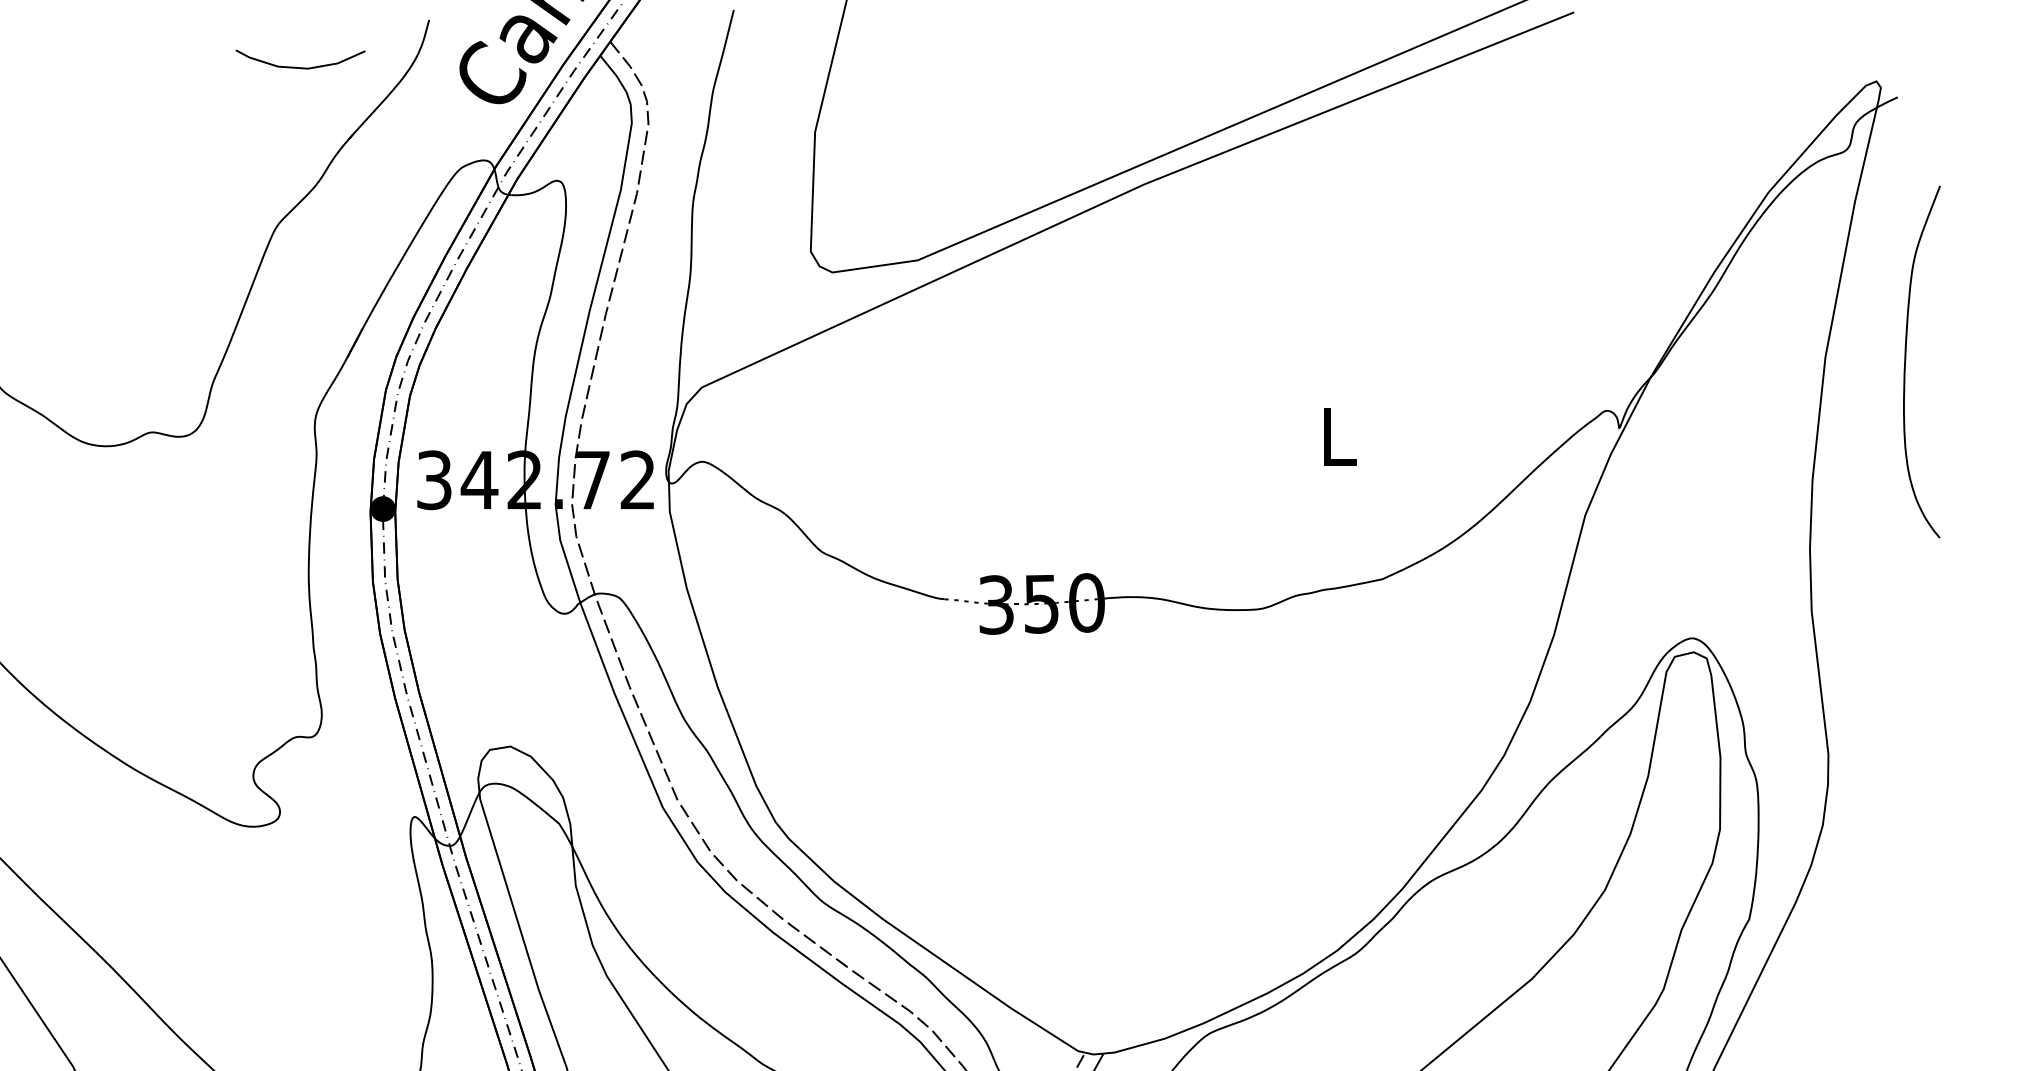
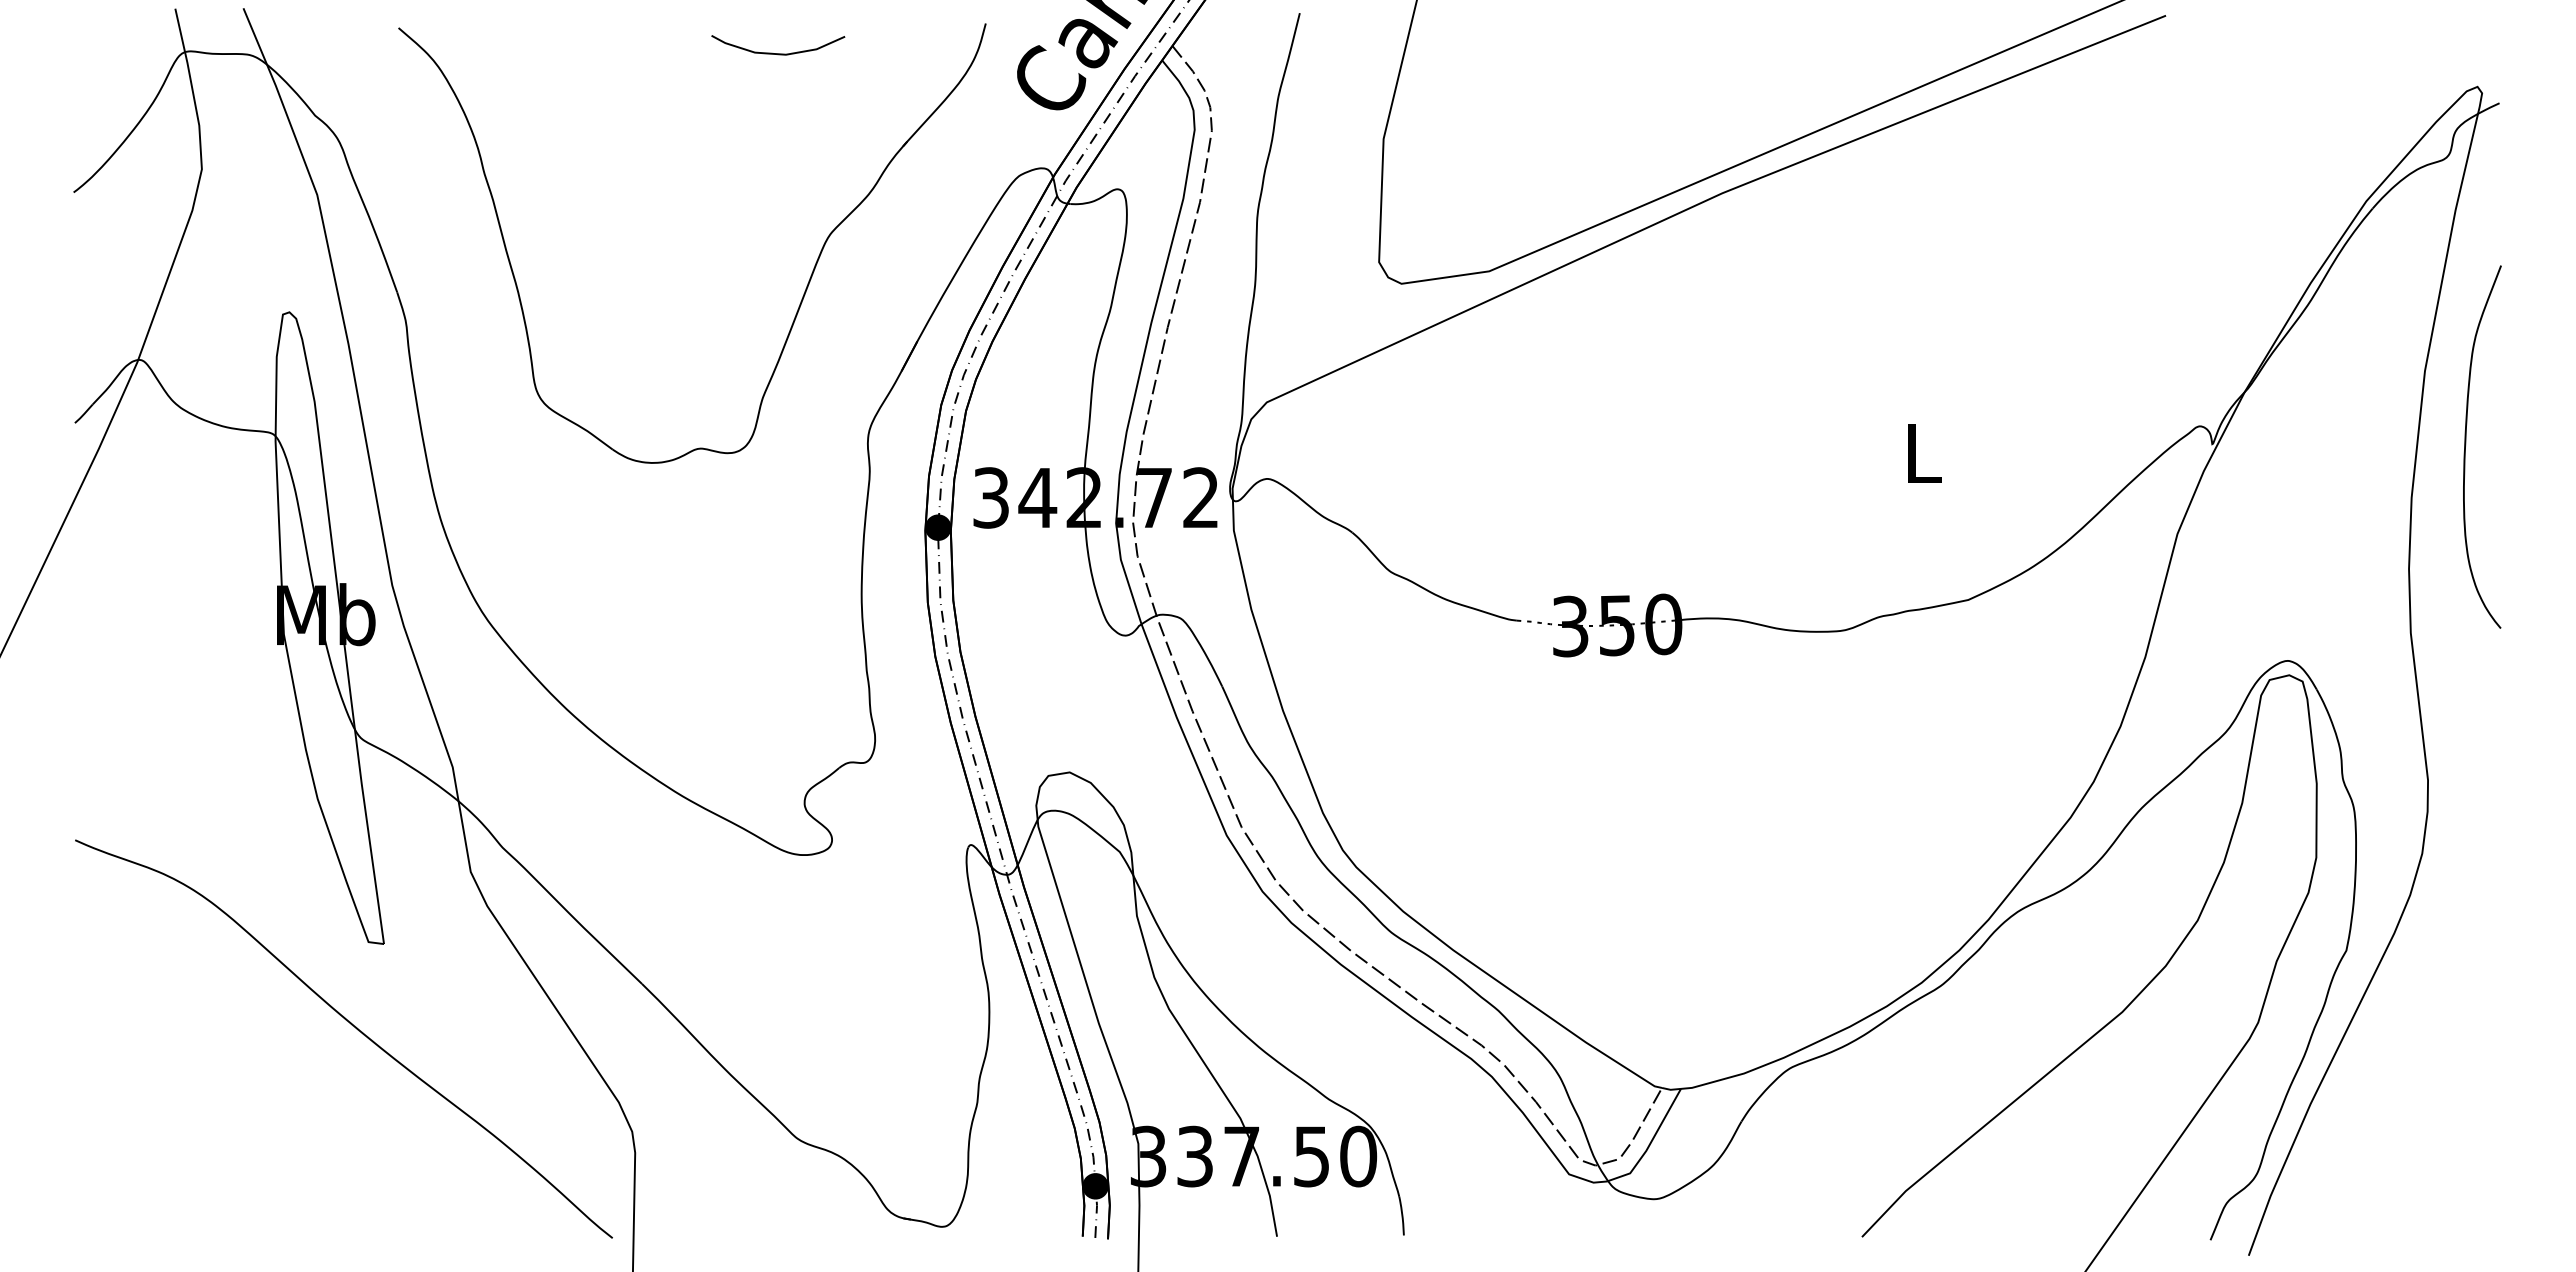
curve: (300, 67) -> (778, 53), moved
curve: (1906, 360) -> (2466, 445), moved

